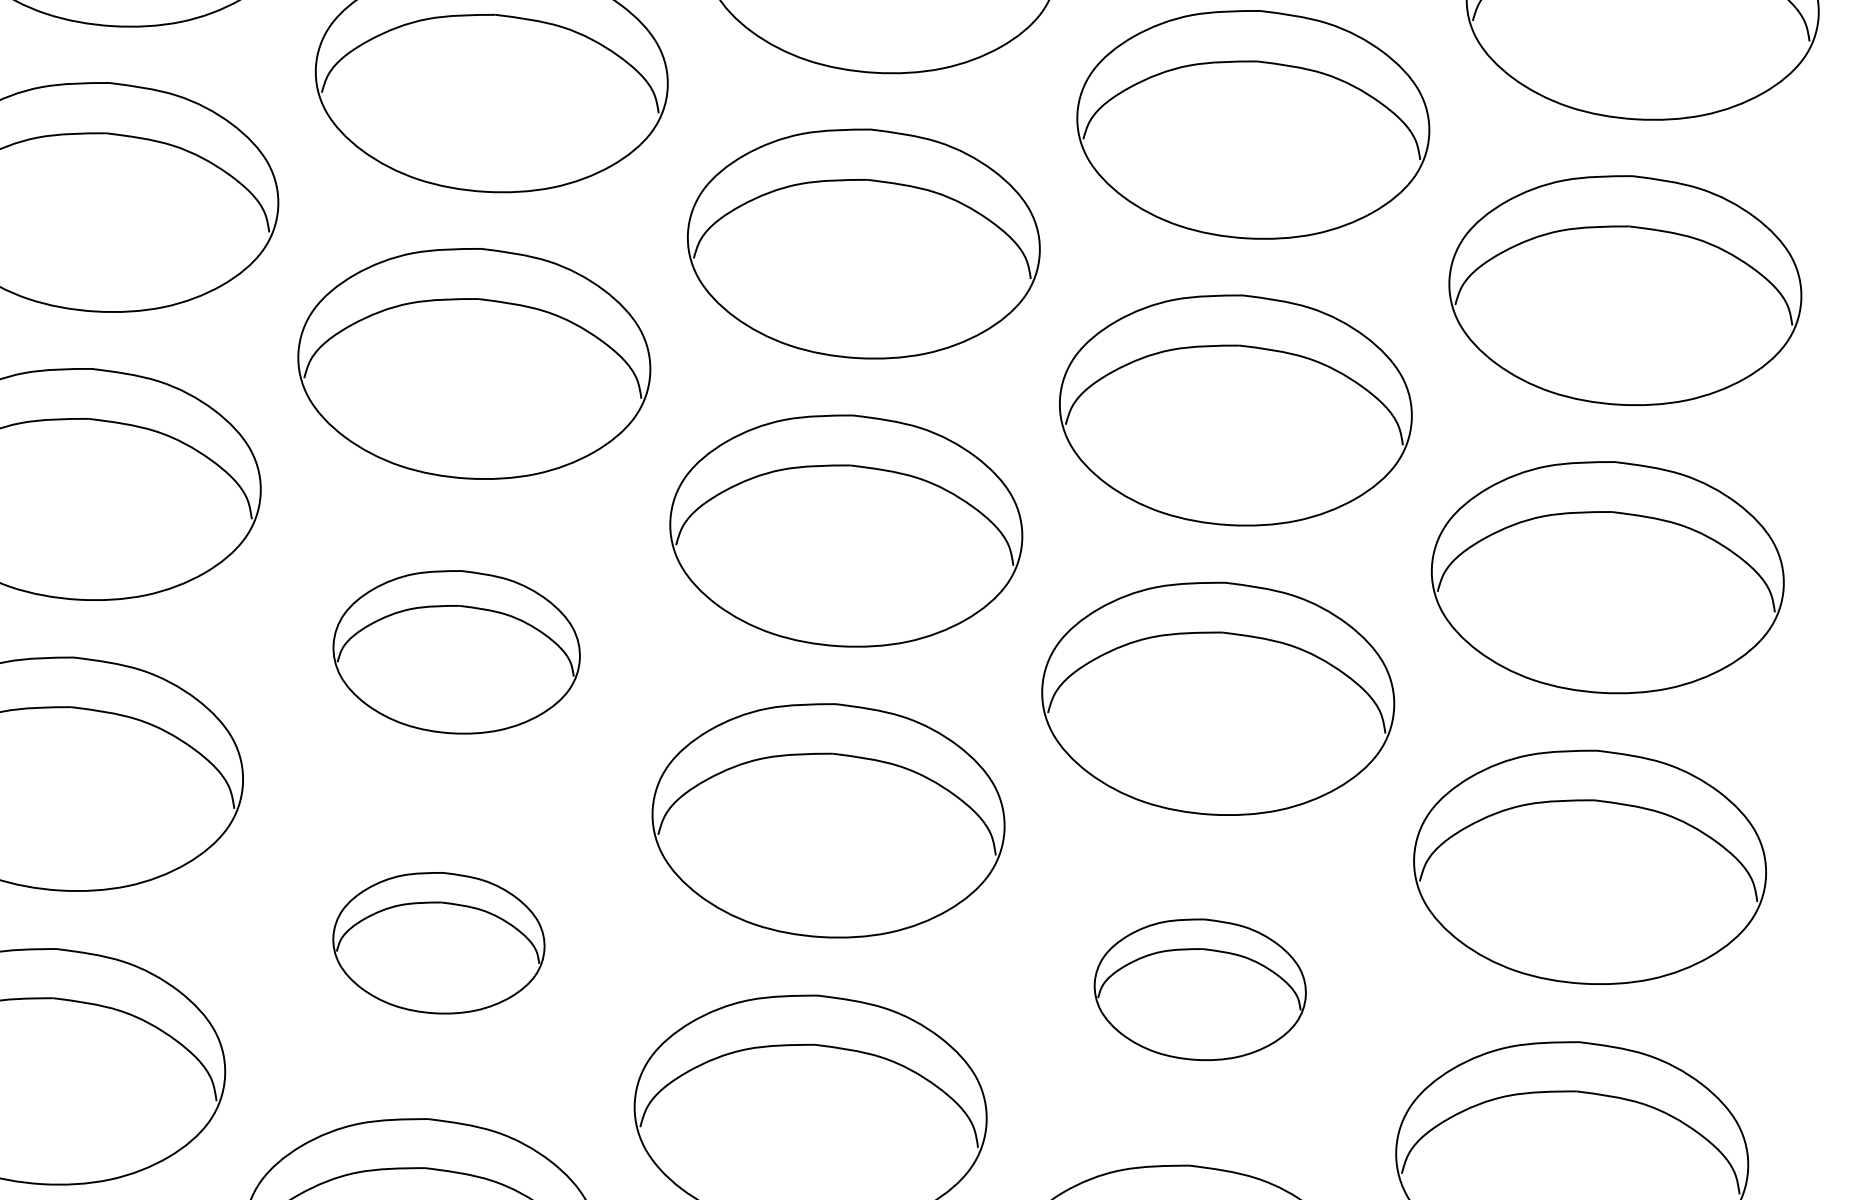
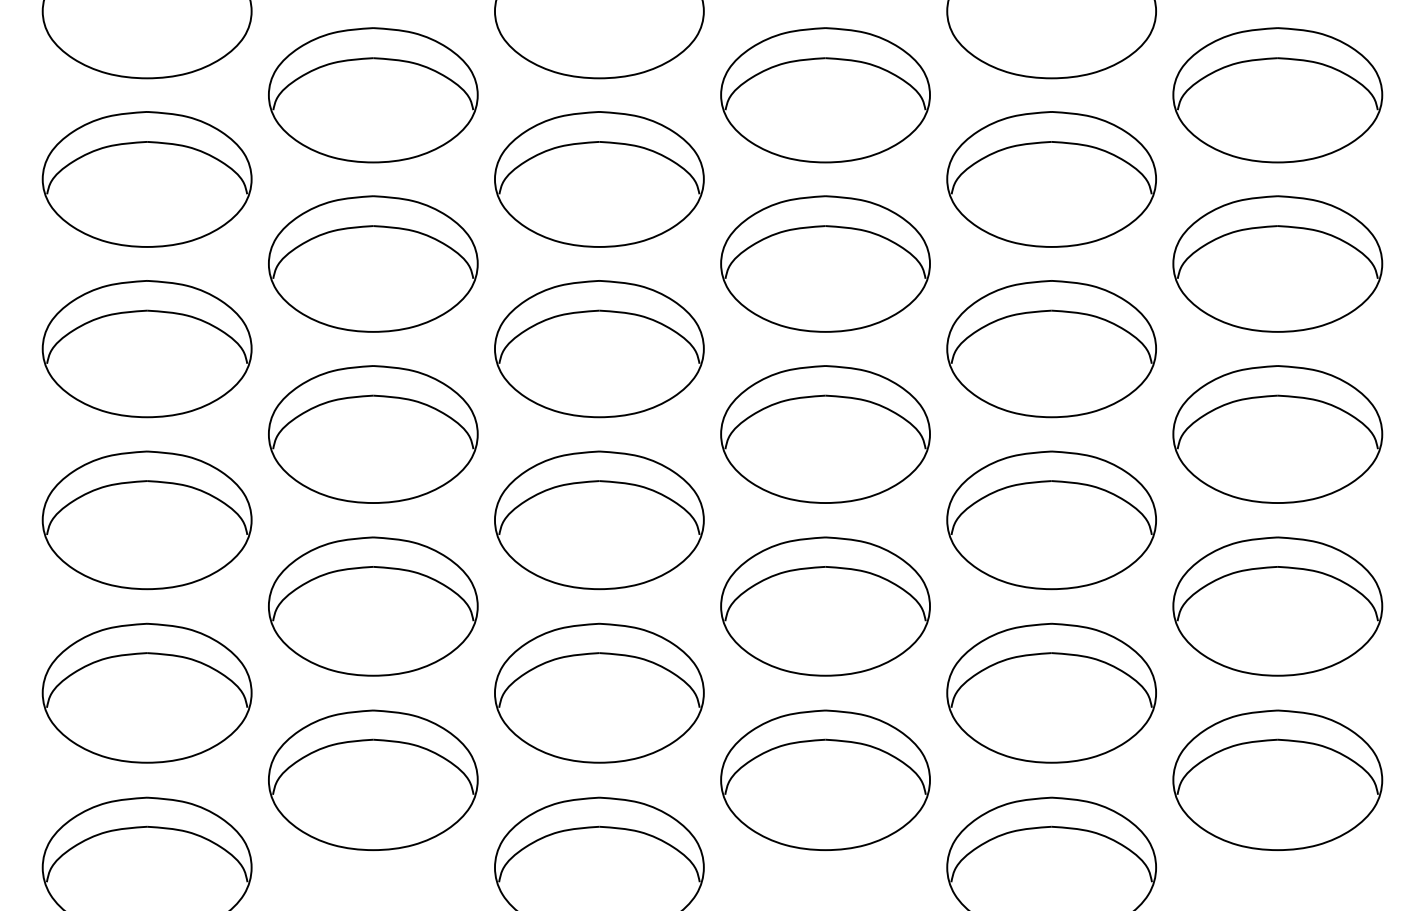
part: (456, 652) -> (599, 520), size x1.43
part: (439, 941) -> (599, 692), size x1.67
part: (1200, 988) -> (1051, 692), size x1.67

